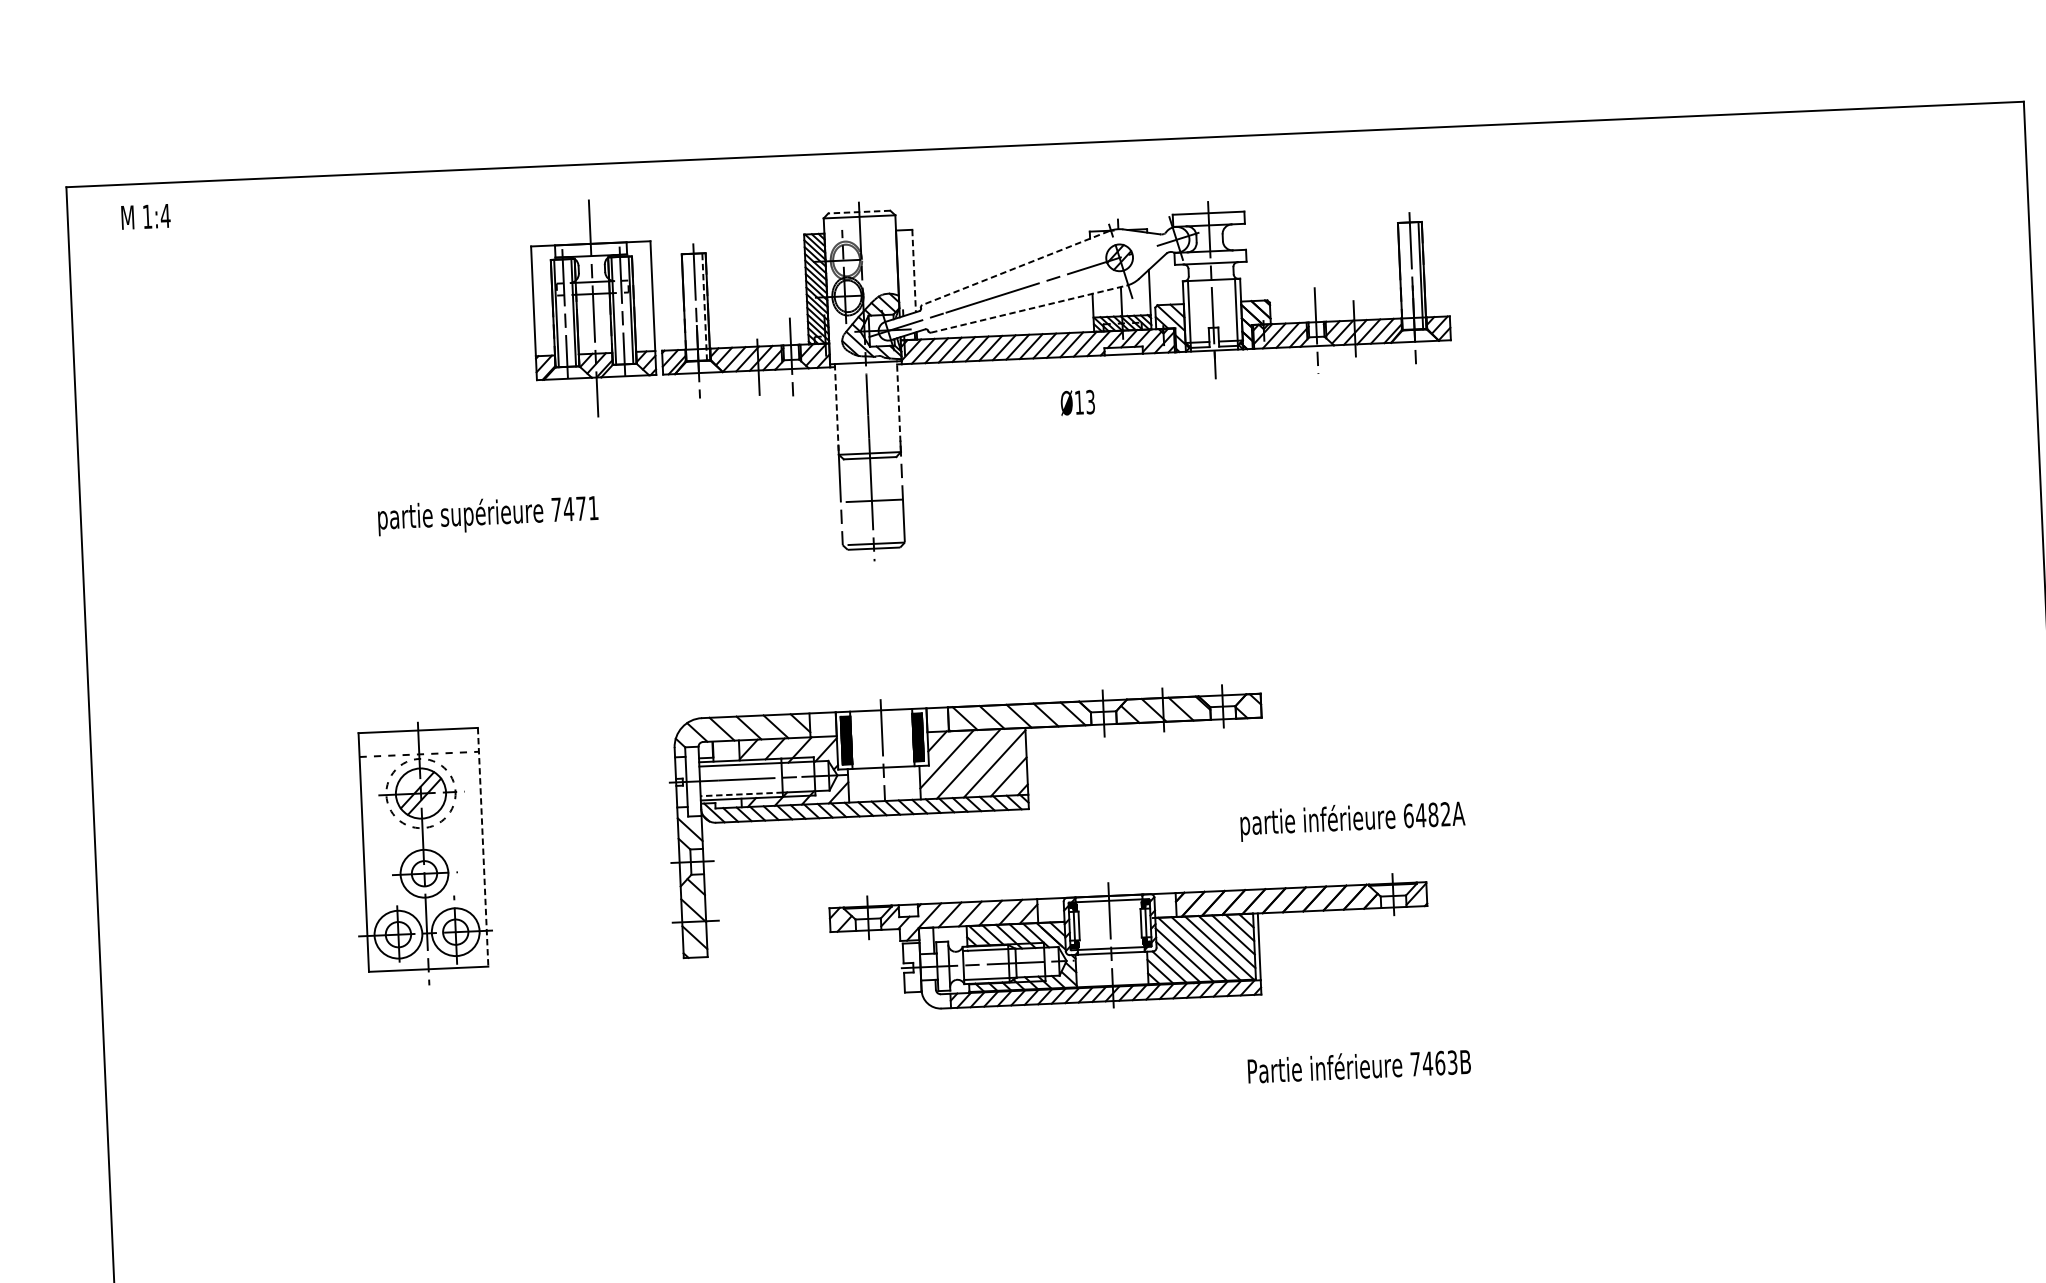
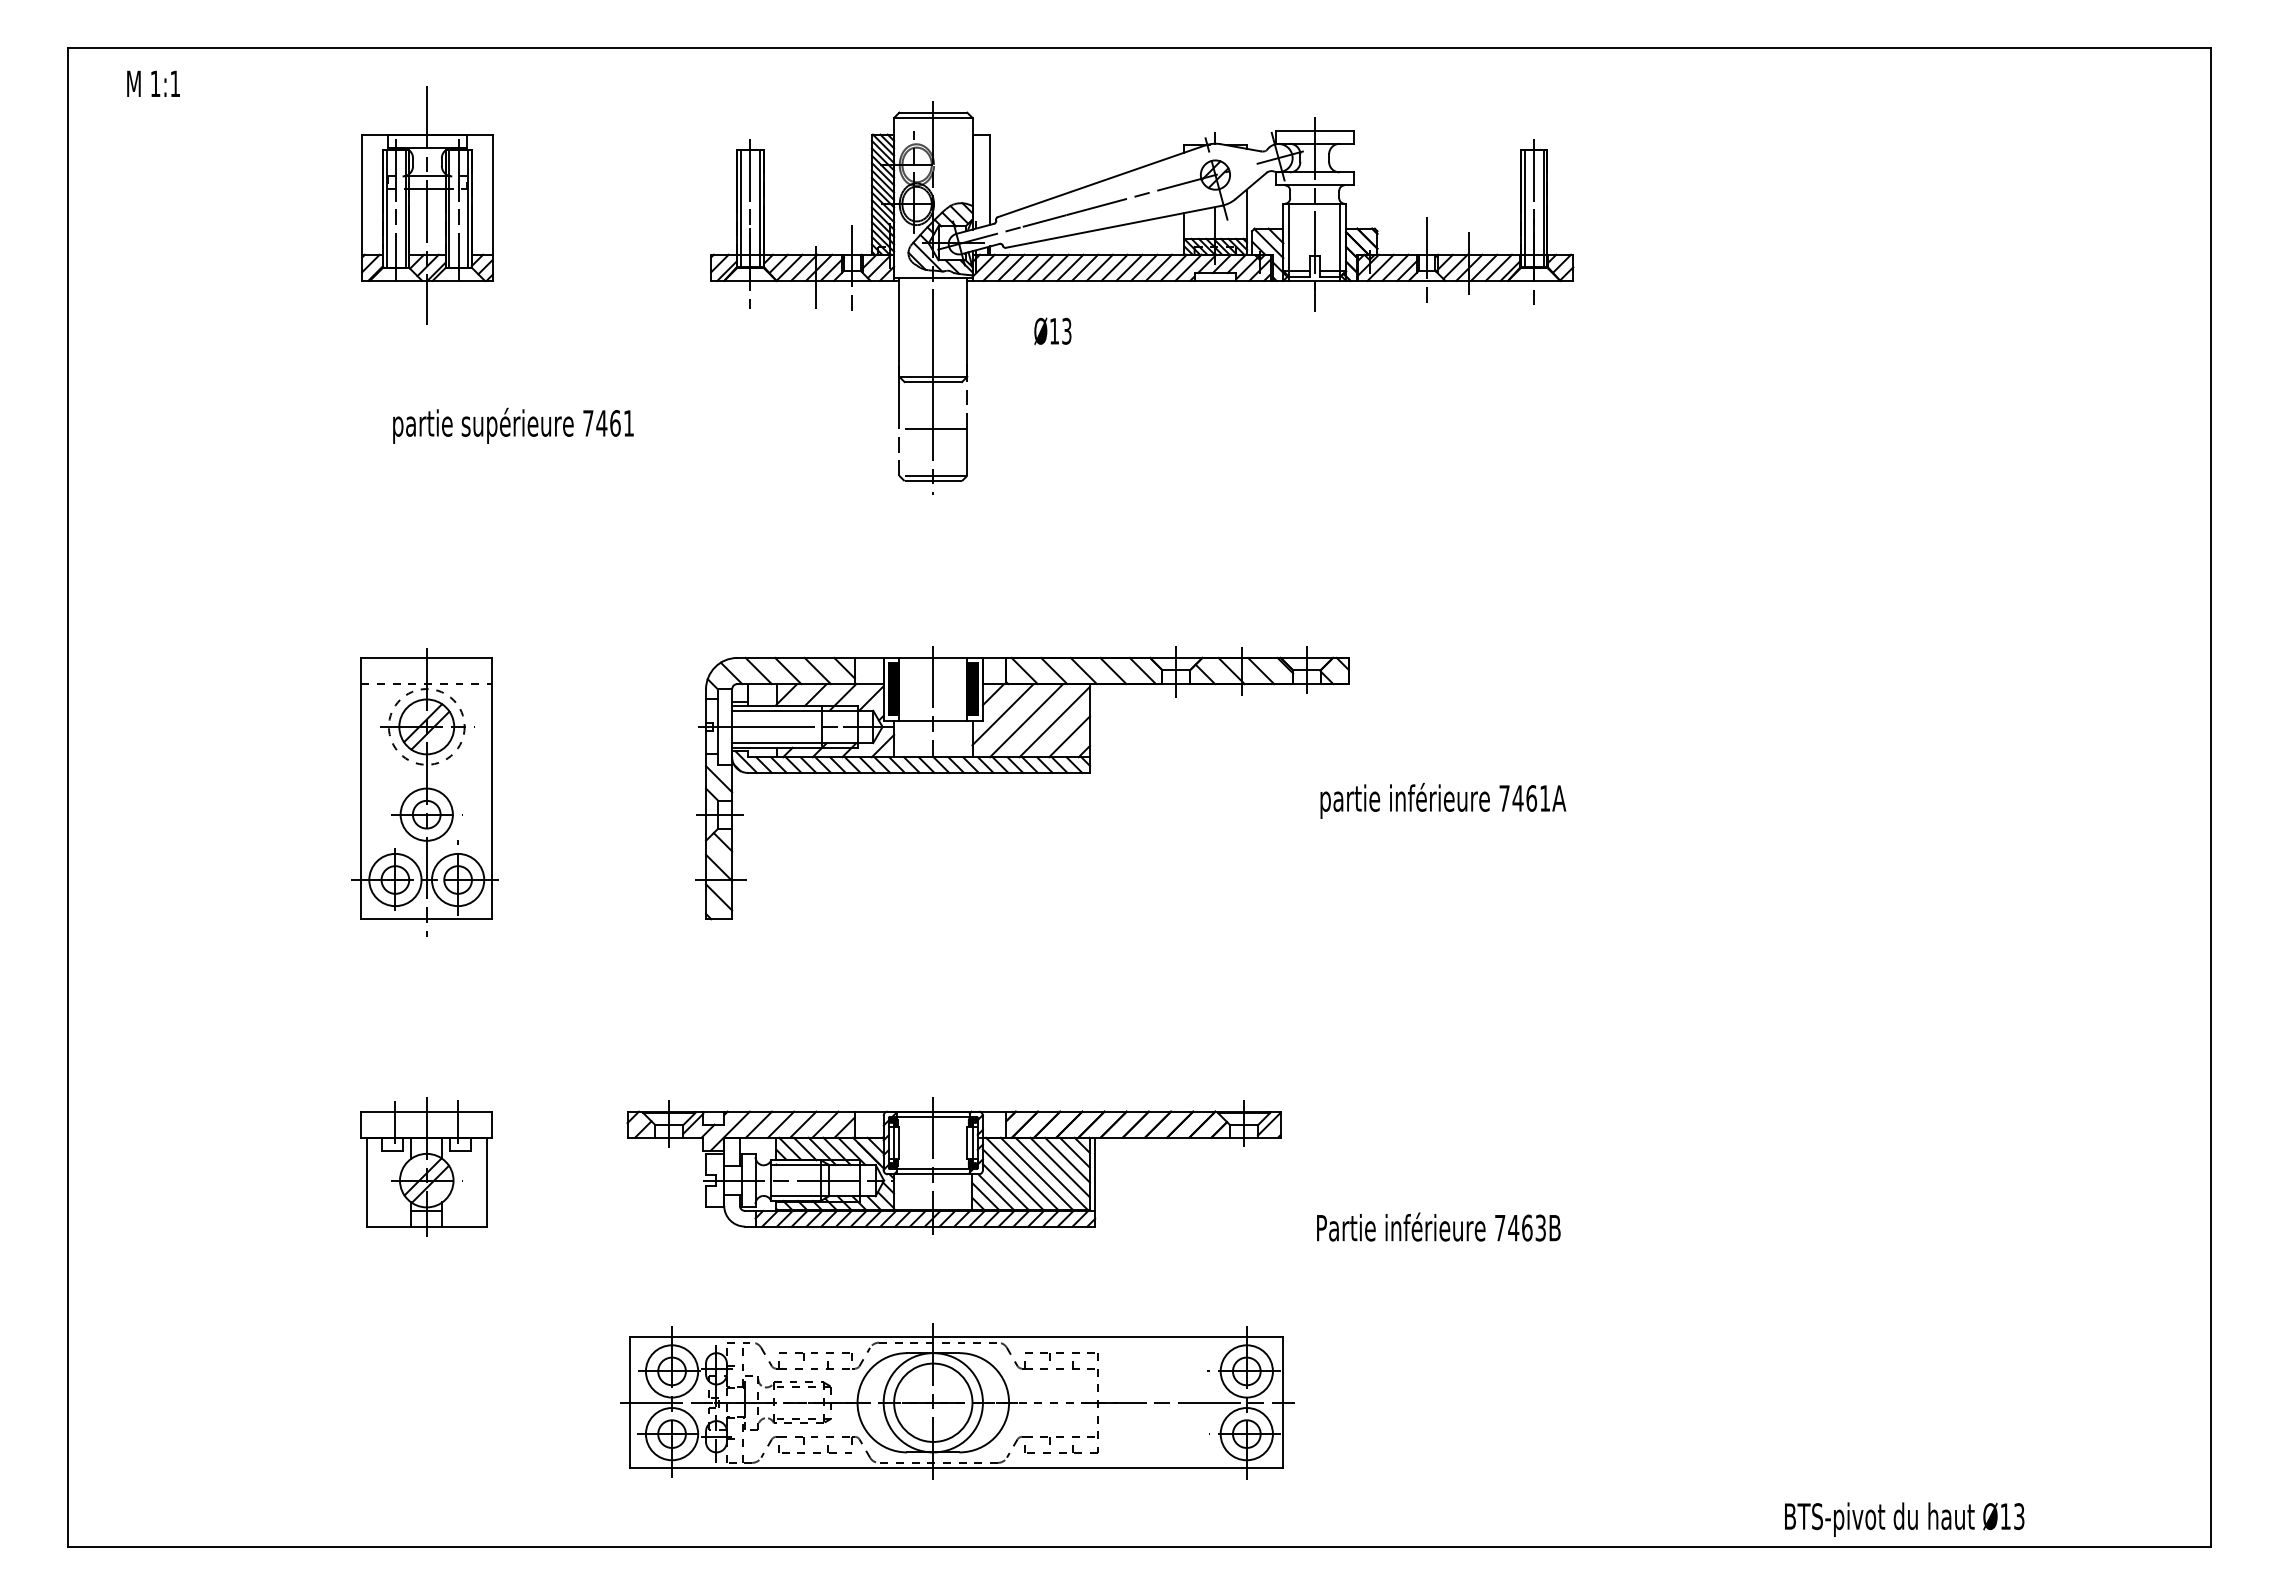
line: (859, 211) -> (933, 112), dashed -> solid
text: (165, 215) -> (175, 83), 1:4 -> 1:1
line: (1015, 268) -> (1101, 181), dashed -> solid
line: (914, 271) -> (990, 180), dashed -> solid
line: (1403, 276) -> (1524, 208), added
line: (687, 307) -> (741, 208), added
line: (704, 307) -> (759, 209), dashed -> solid
part: (593, 308) -> (427, 205), moved
line: (1028, 308) -> (1113, 226), dashed -> solid
text: (1077, 402) -> (1052, 331), moved
line: (899, 407) -> (967, 327), dashed -> solid
line: (836, 409) -> (899, 327), dashed -> solid
text: (581, 508) -> (615, 423), 7471 -> 7461
line: (742, 794) -> (777, 743), dashed -> solid
text: (1426, 815) -> (1524, 798), 6482A -> 7461A
line: (483, 847) -> (492, 788), dashed -> solid
part: (1129, 944) -> (953, 1165), moved
text: (1359, 1065) -> (1438, 1226), moved
part: (438, 1195) -> (426, 1166), added

